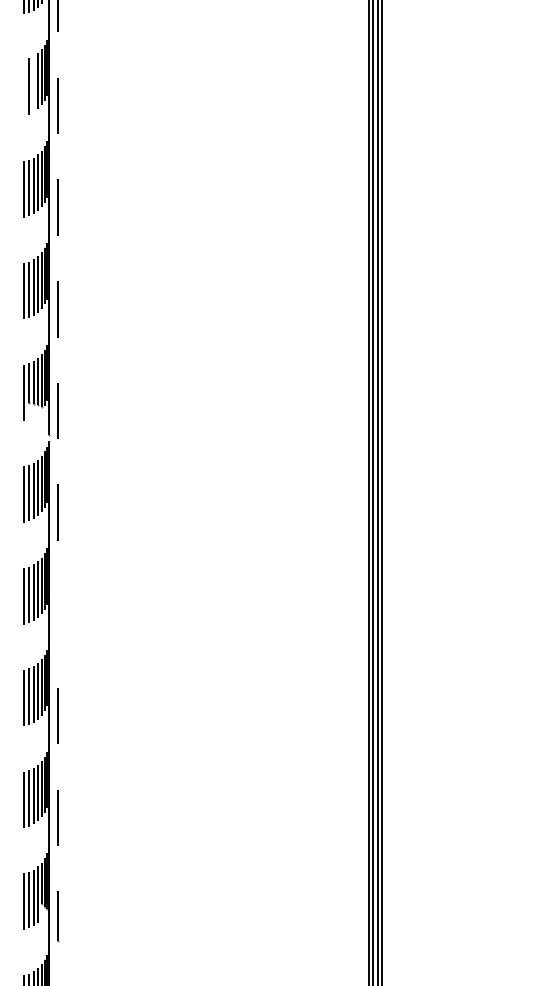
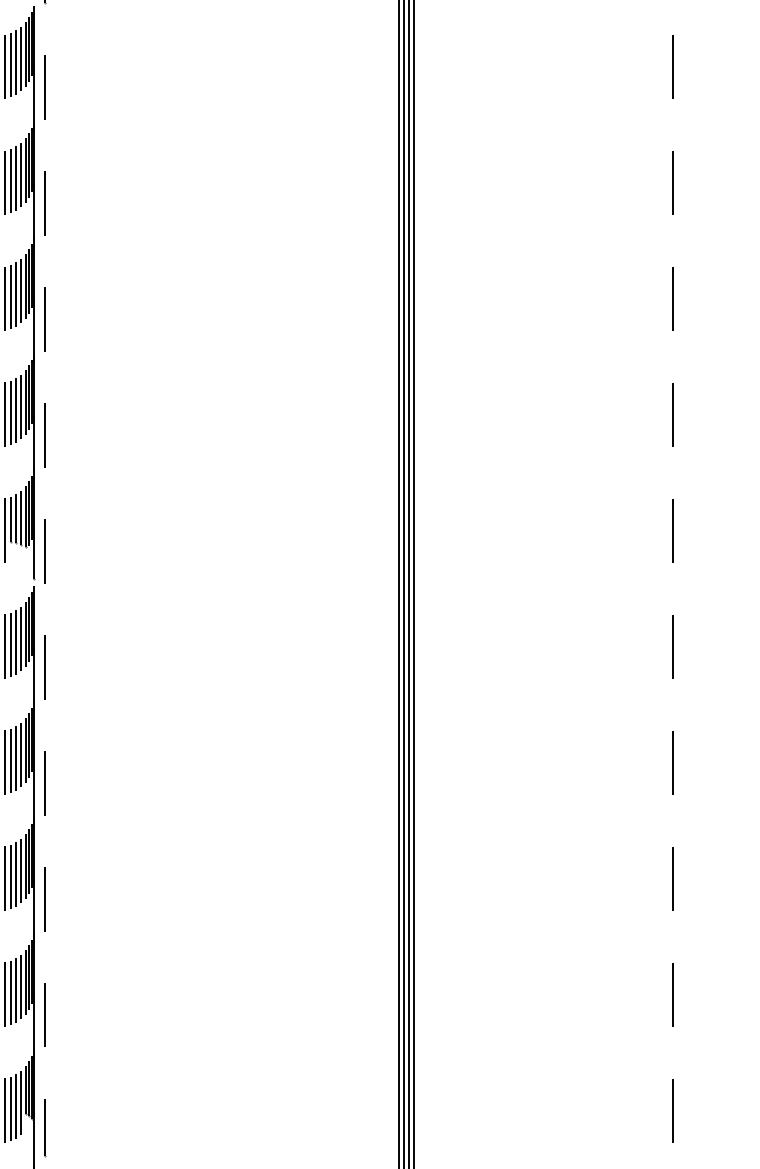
line: (33, 84) -> (16, 178), added
line: (24, 87) -> (5, 182), added
line: (58, 614) -> (44, 783), added

